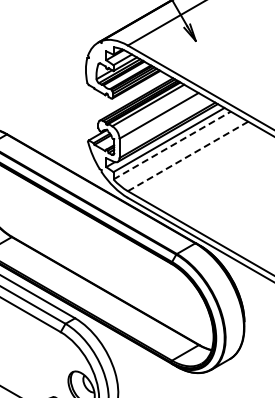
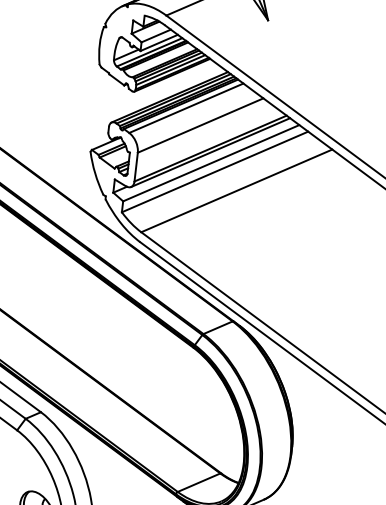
line: (172, 145) -> (215, 171), dashed -> solid
line: (188, 156) -> (237, 191), dashed -> solid

